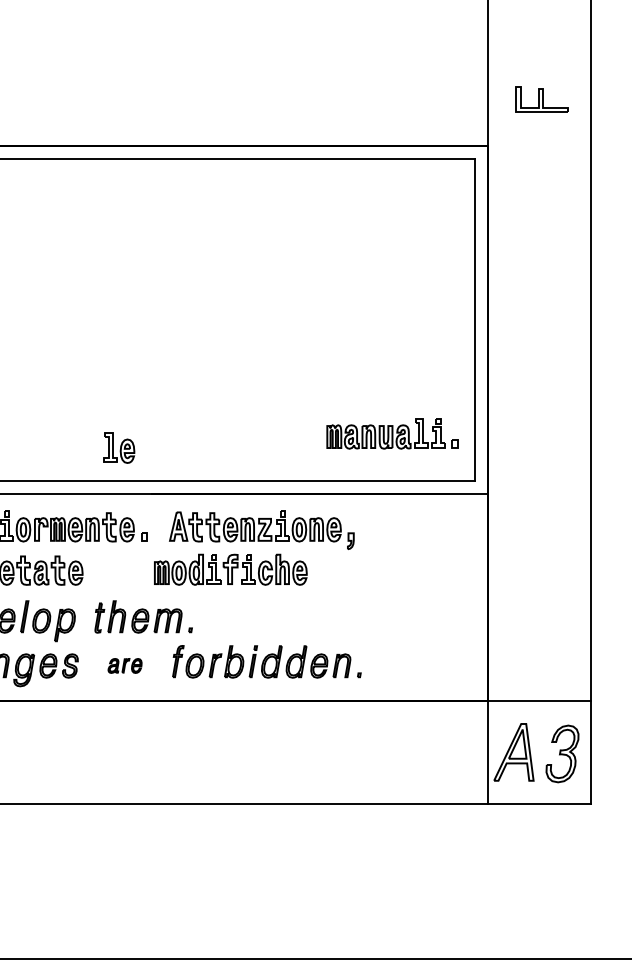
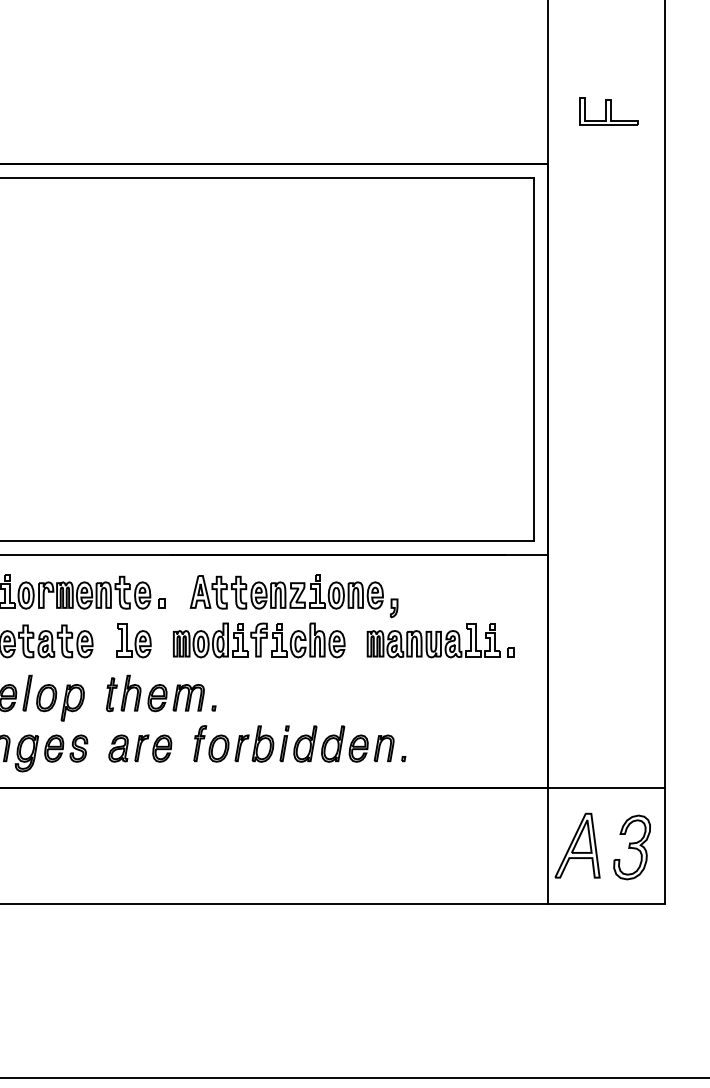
part: (392, 433) -> (440, 640), moved
part: (118, 447) -> (133, 640), moved
part: (125, 665) -> (140, 748), size x1.67

